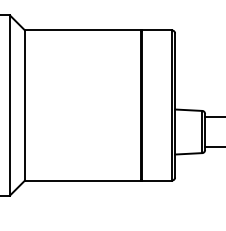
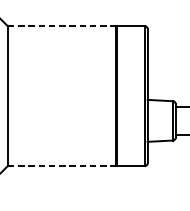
line: (82, 30) -> (61, 26), solid -> dashed
line: (82, 180) -> (61, 166), solid -> dashed

